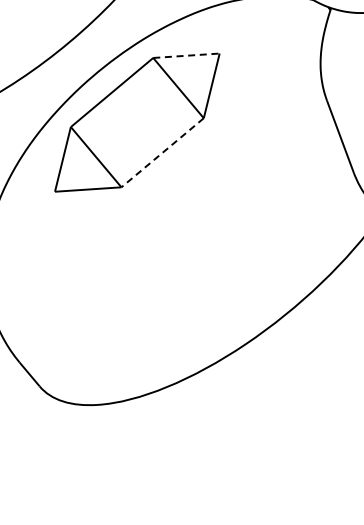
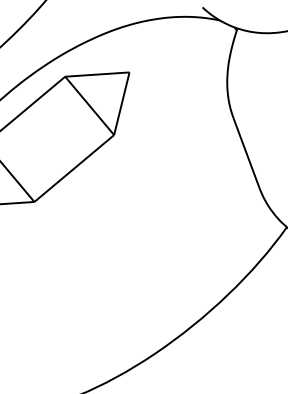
line: (186, 55) -> (97, 74), dashed -> solid
line: (162, 152) -> (74, 168), dashed -> solid

